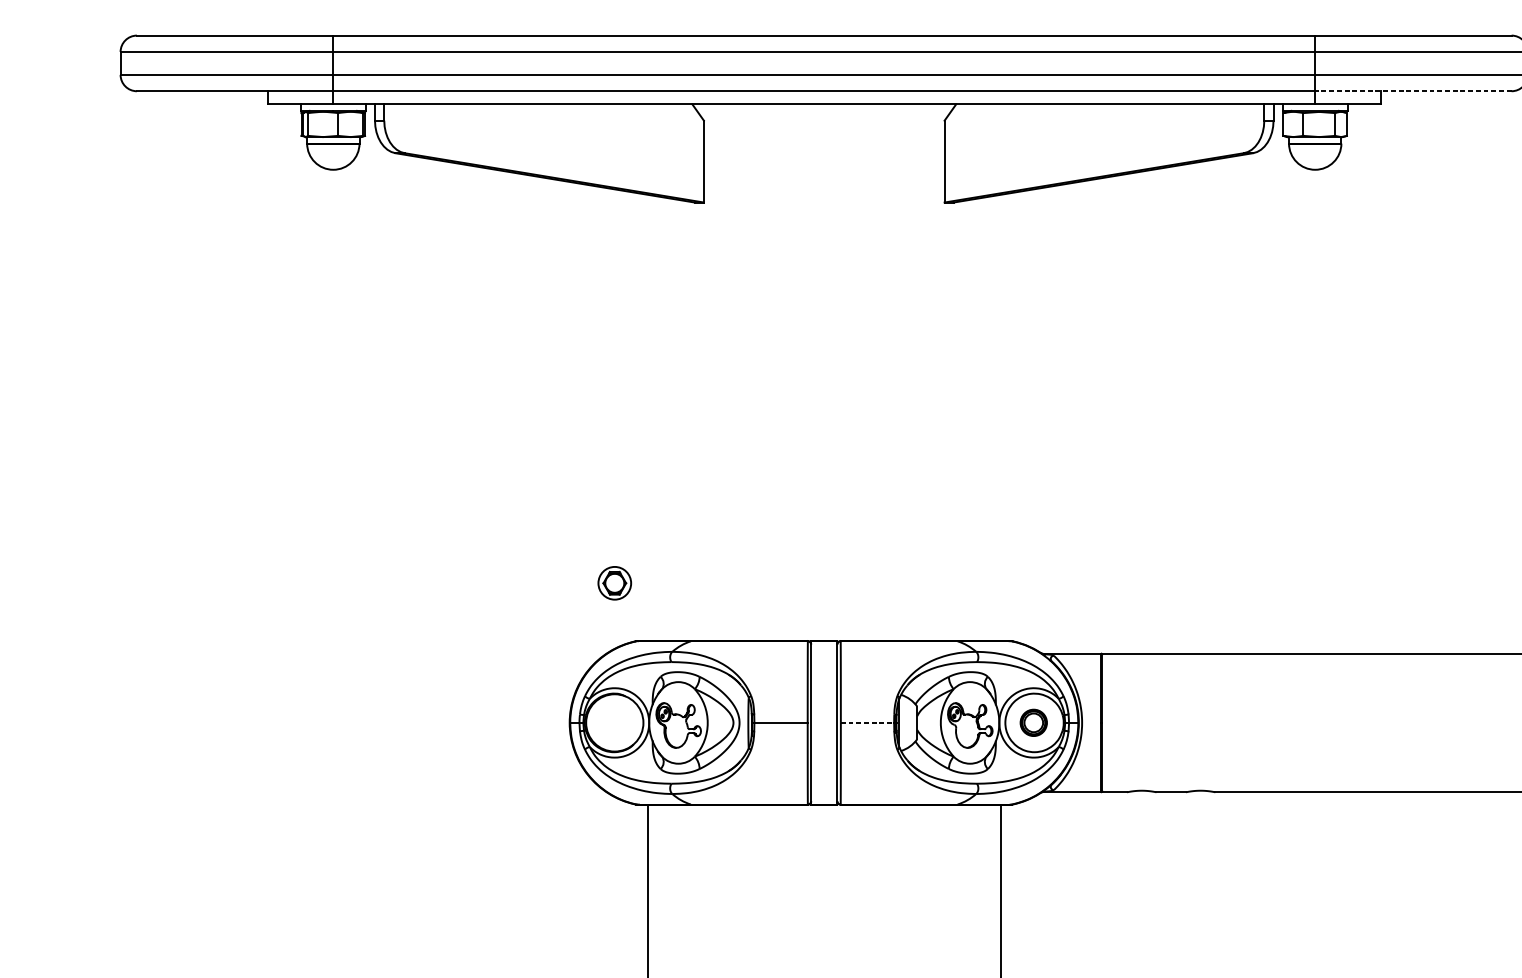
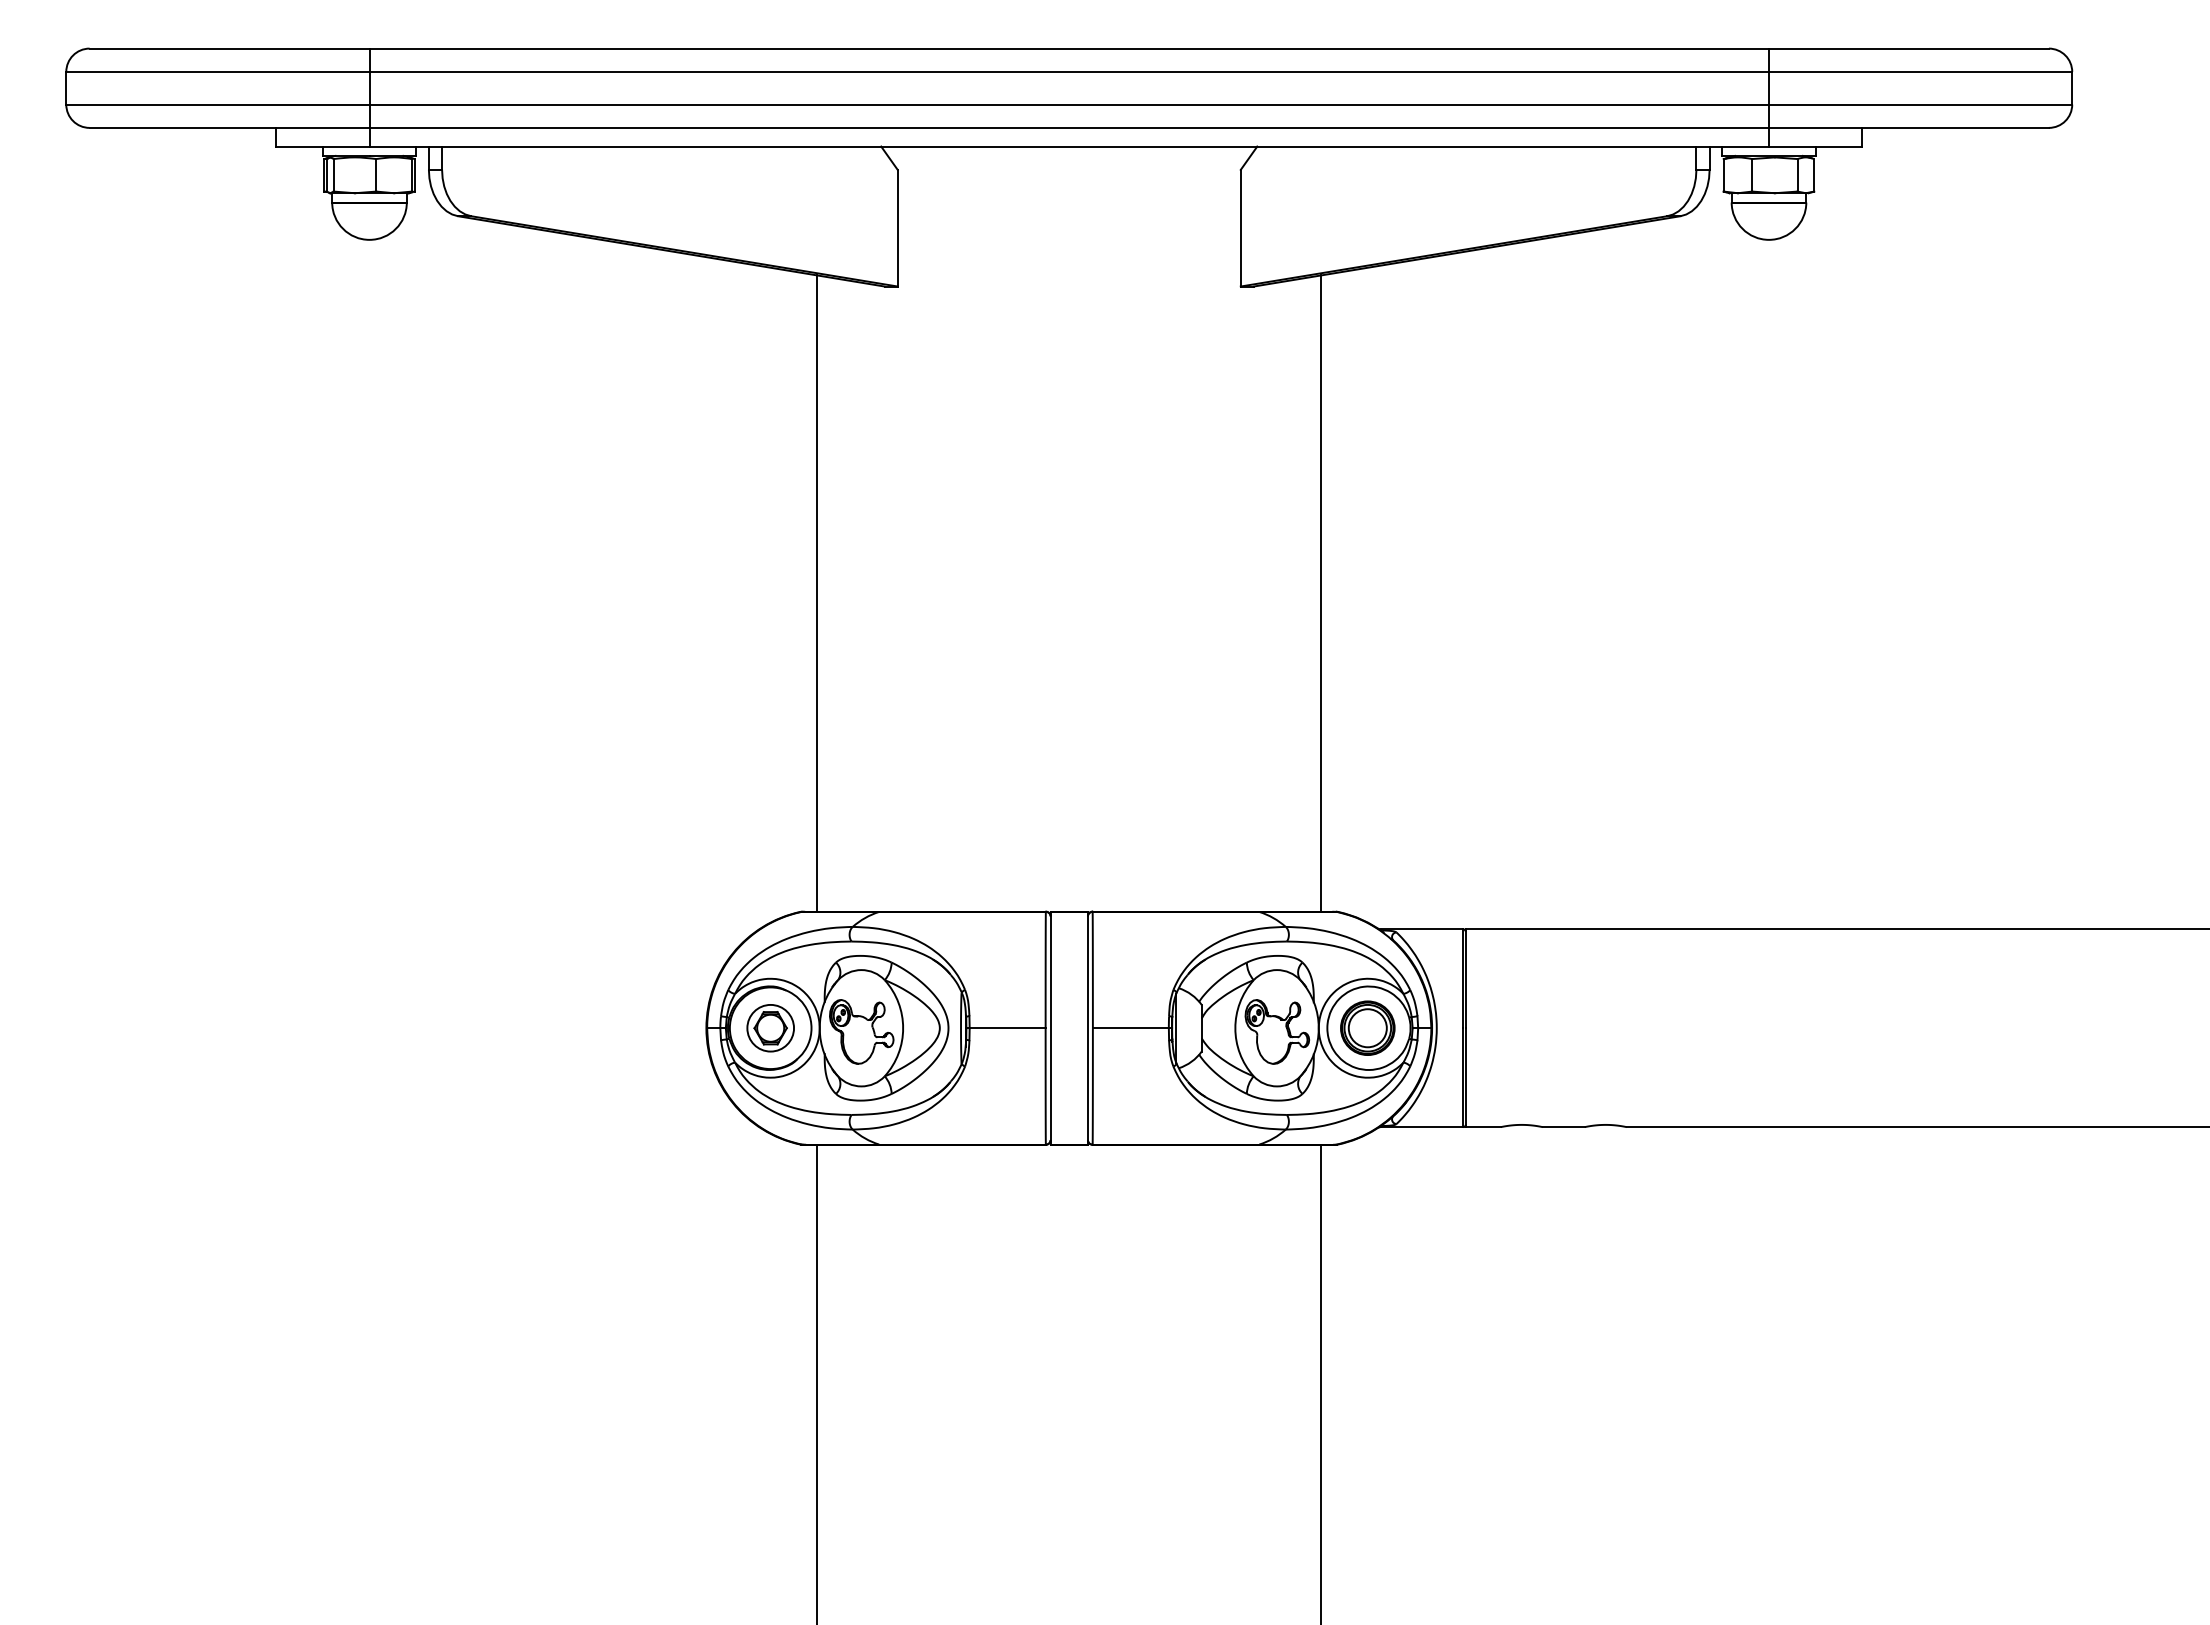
line: (1413, 90) -> (1908, 127), dashed -> solid
line: (647, 417) -> (817, 593), added
line: (1001, 417) -> (1321, 593), added
part: (614, 583) -> (770, 1028), moved
part: (1033, 722) -> (1367, 1027), size x1.43
line: (867, 723) -> (1130, 1028), dashed -> solid

